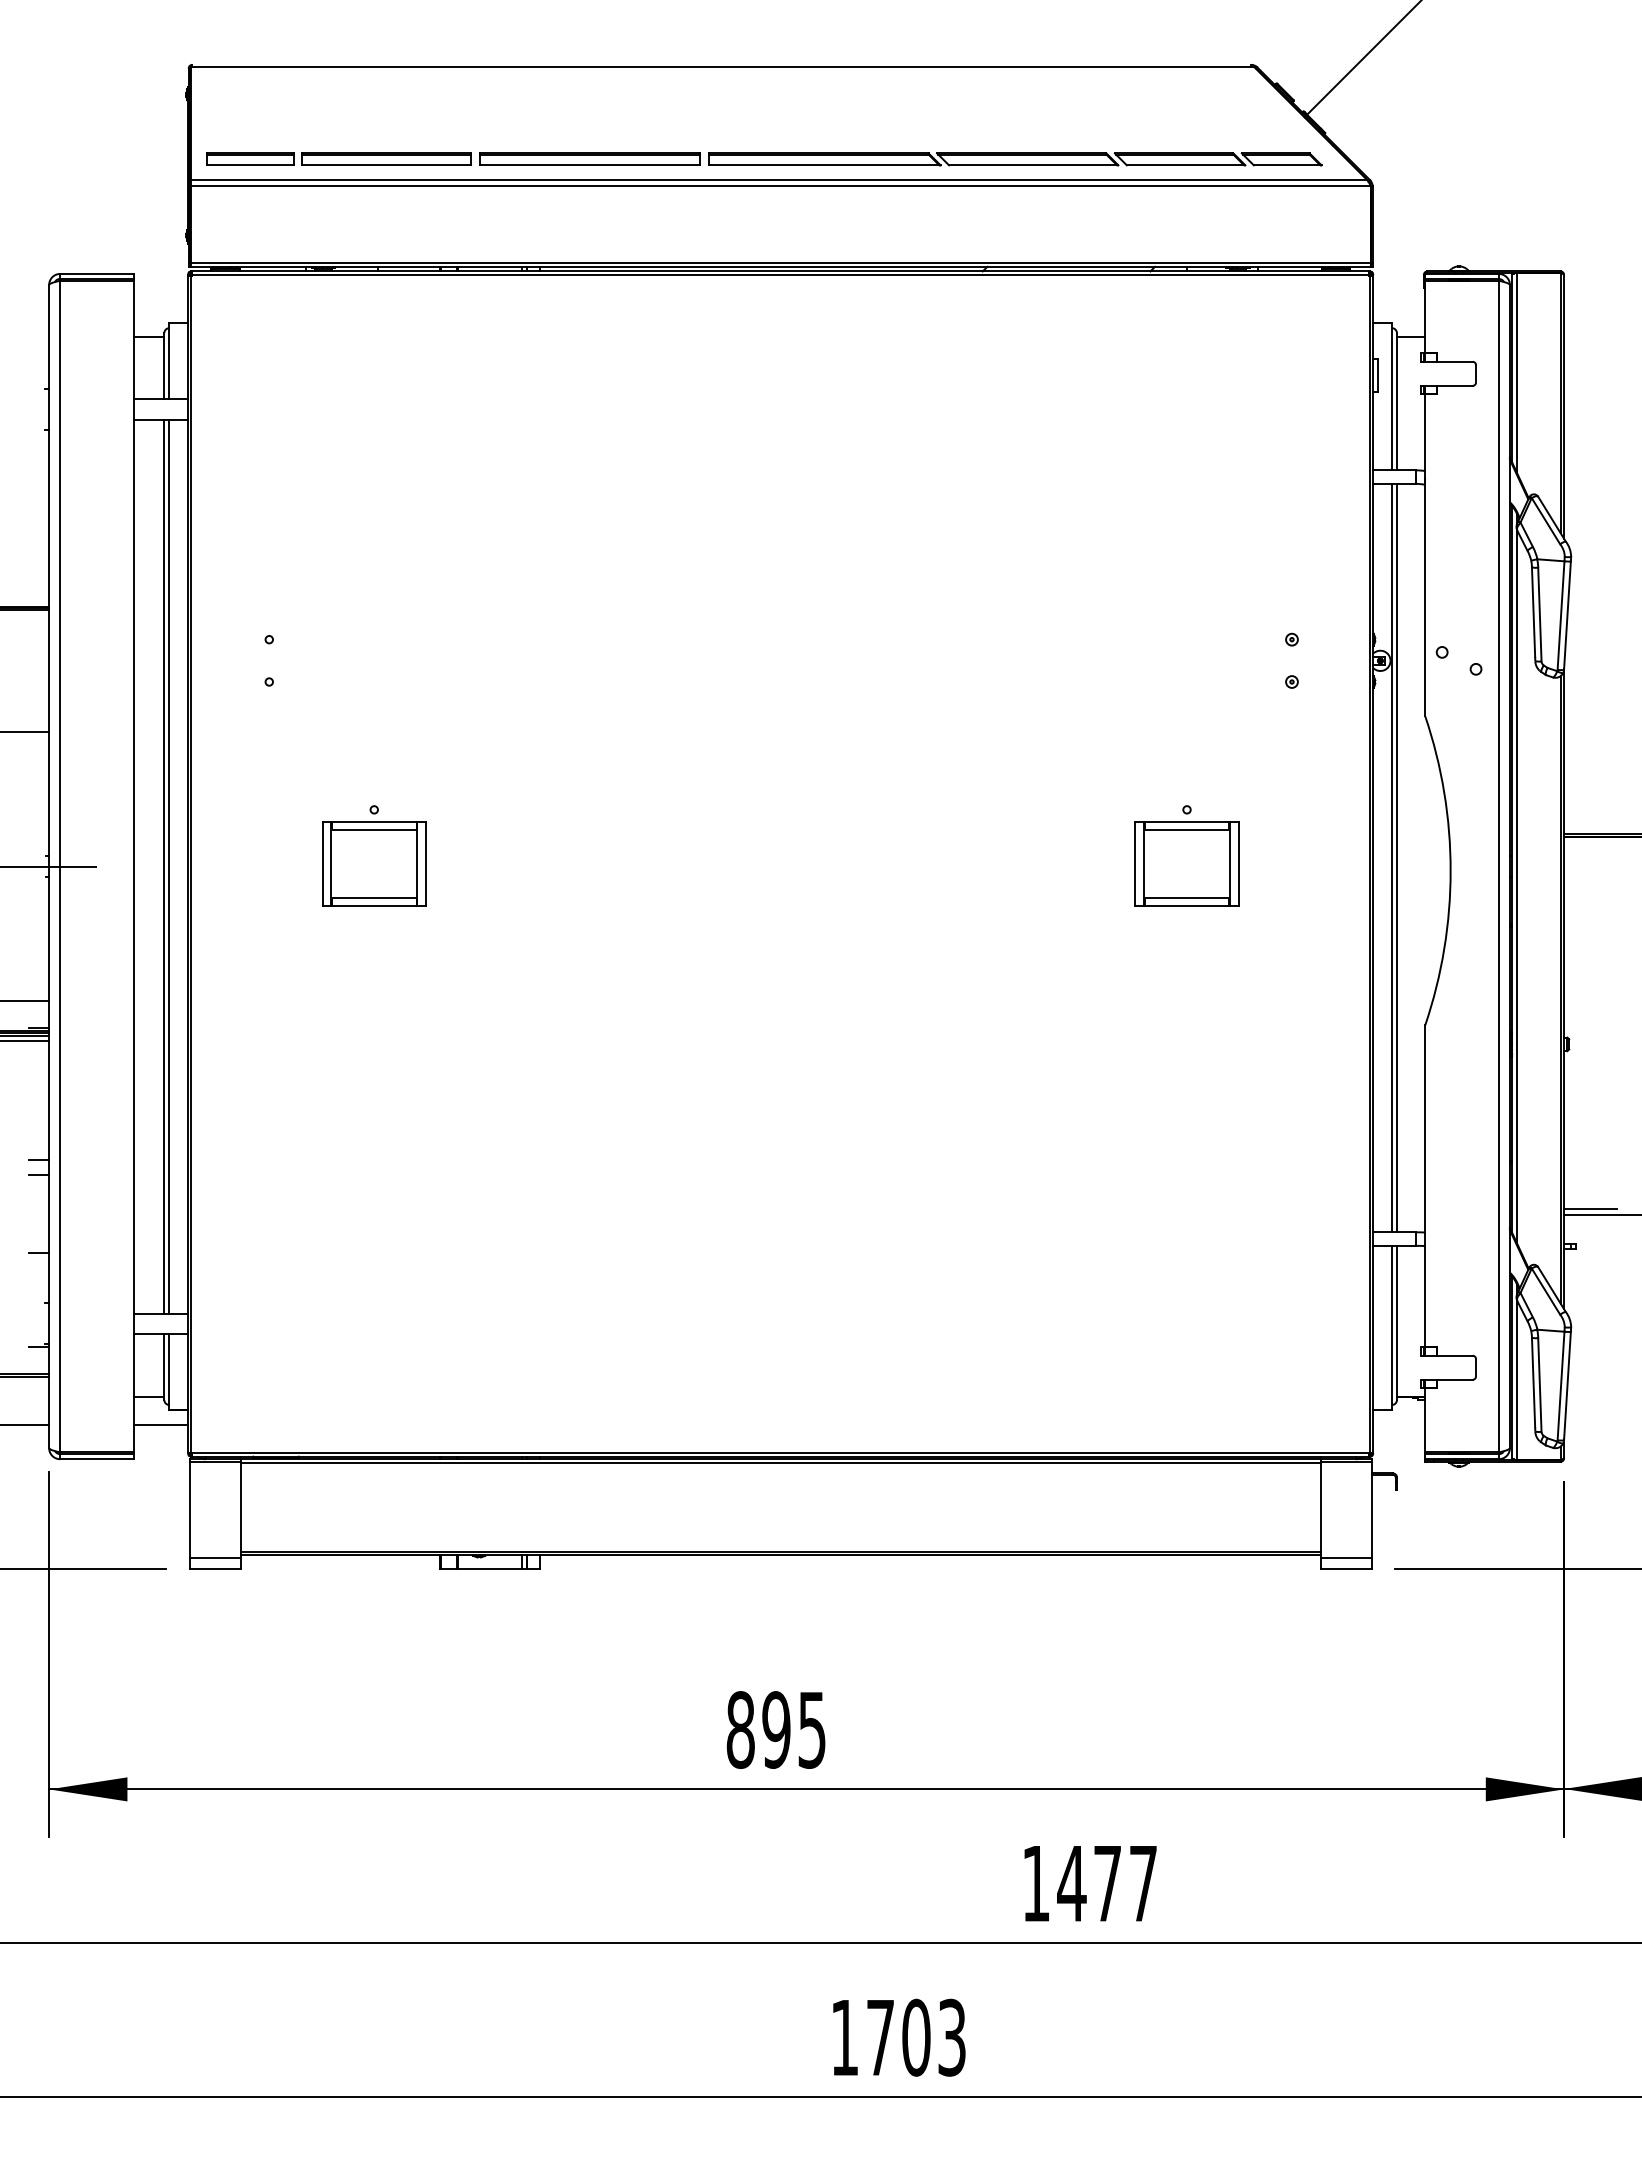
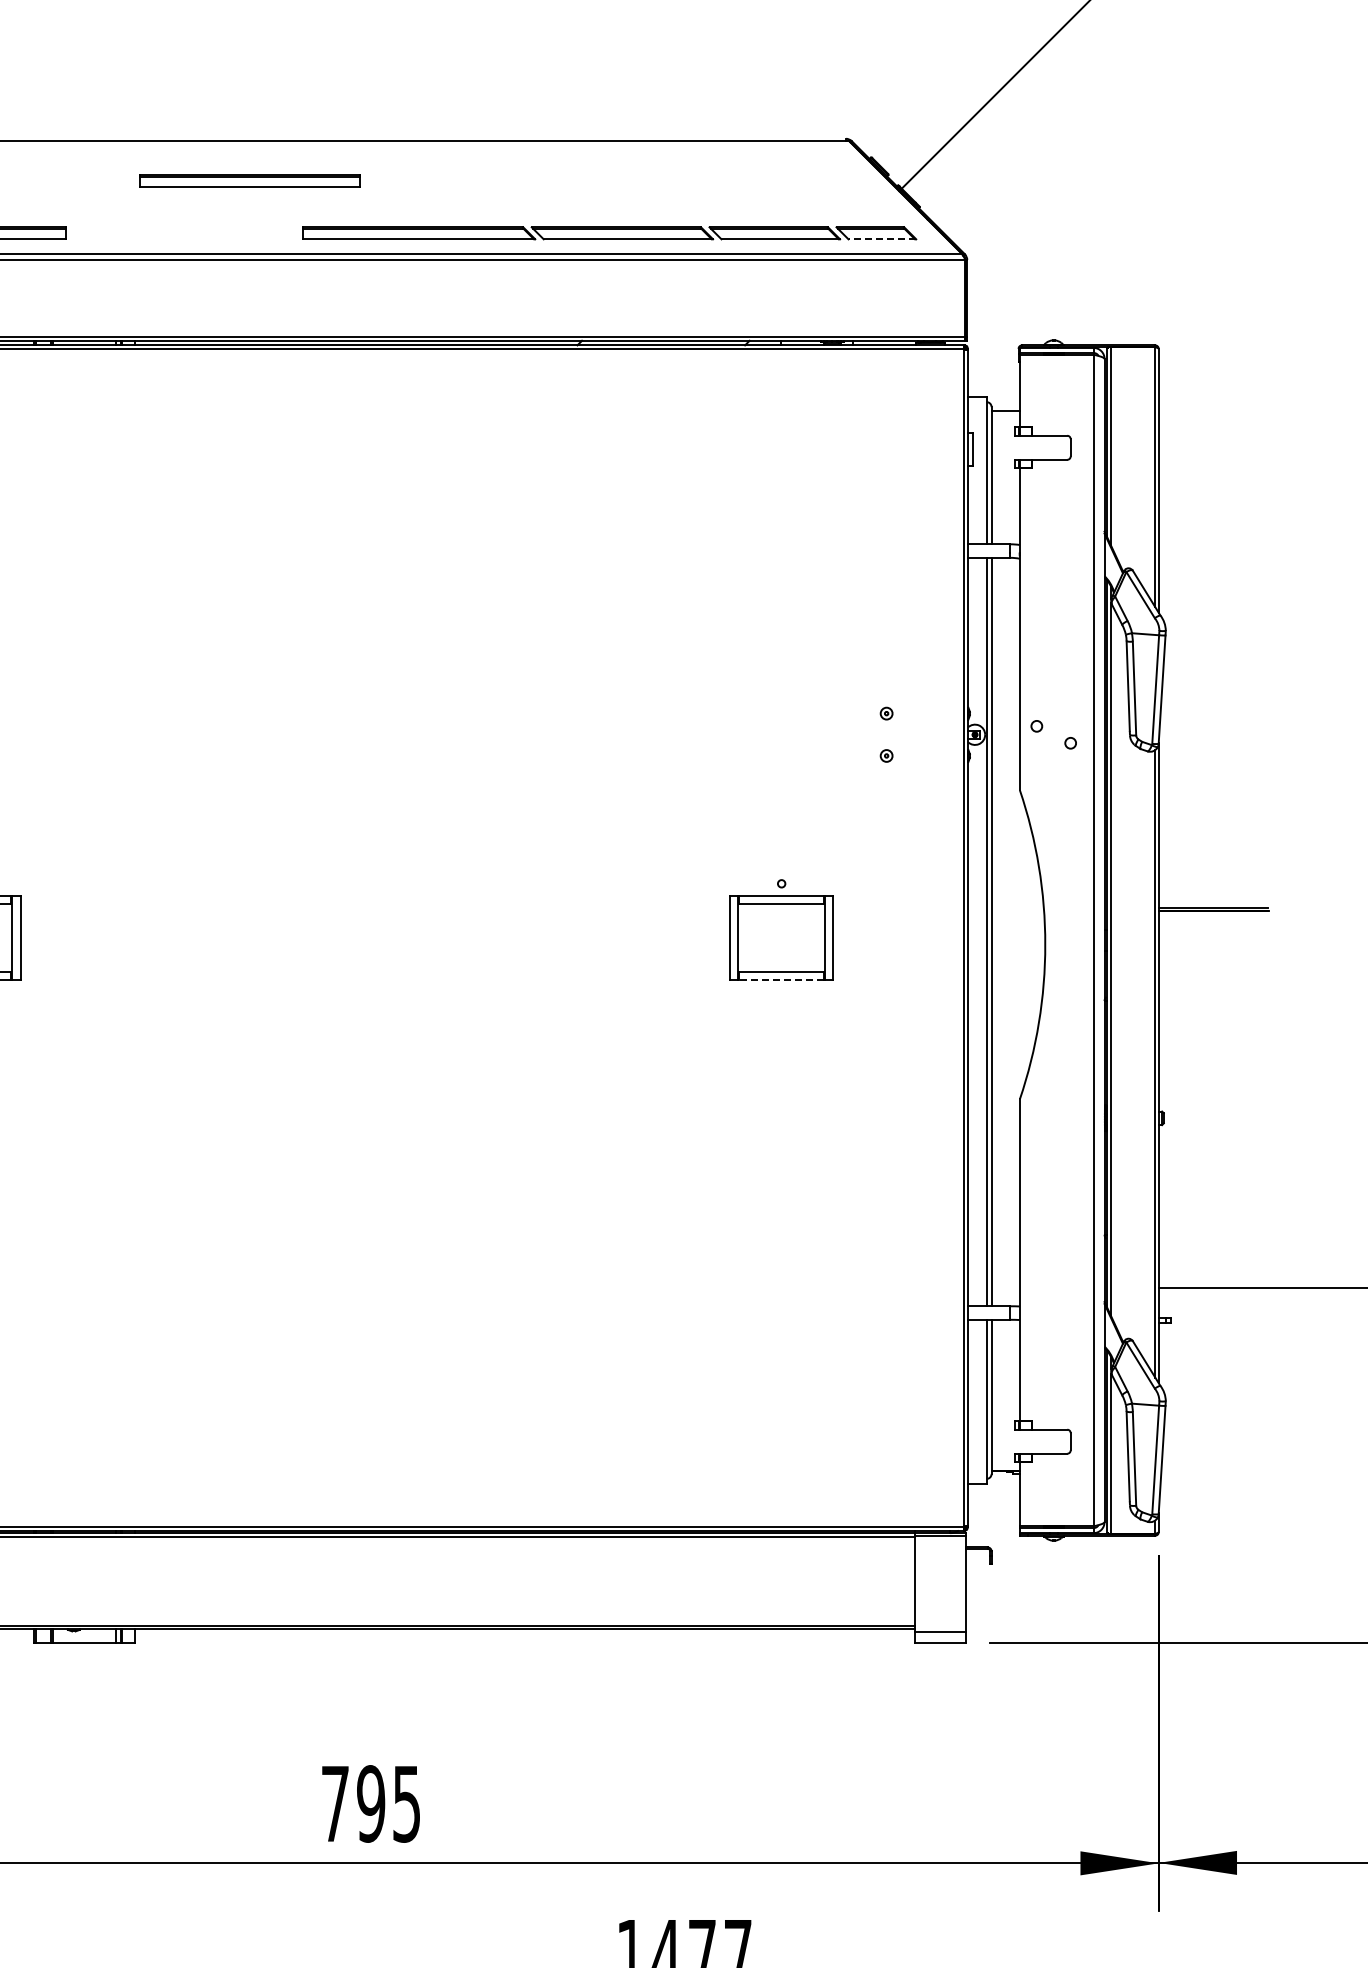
part: (589, 158) -> (249, 180), moved
line: (1287, 165) -> (882, 239), solid -> dashed
line: (1186, 906) -> (781, 980), solid -> dashed
line: (1590, 1208) -> (1185, 1282), removed
text: (740, 1729) -> (335, 1803), 895 -> 795

